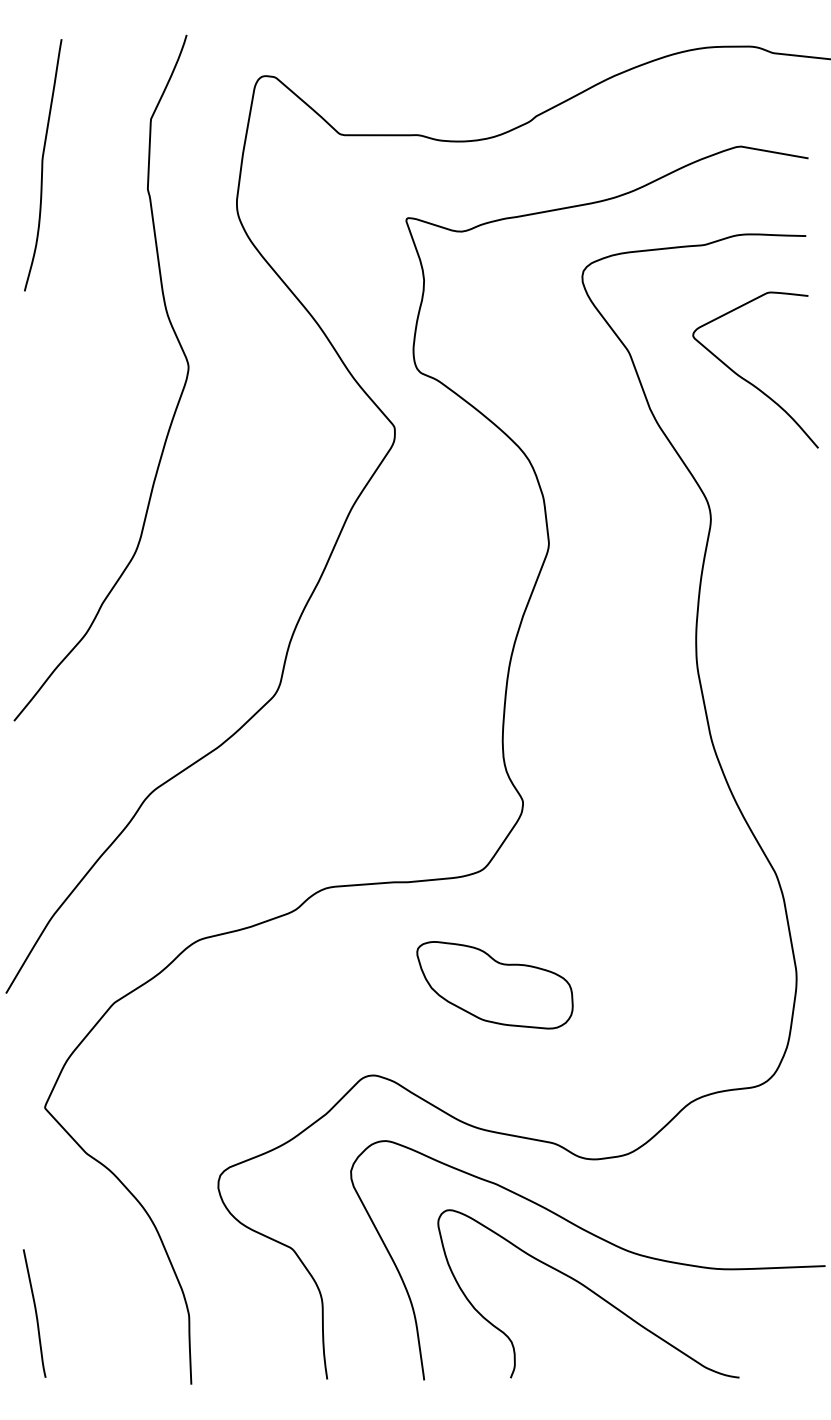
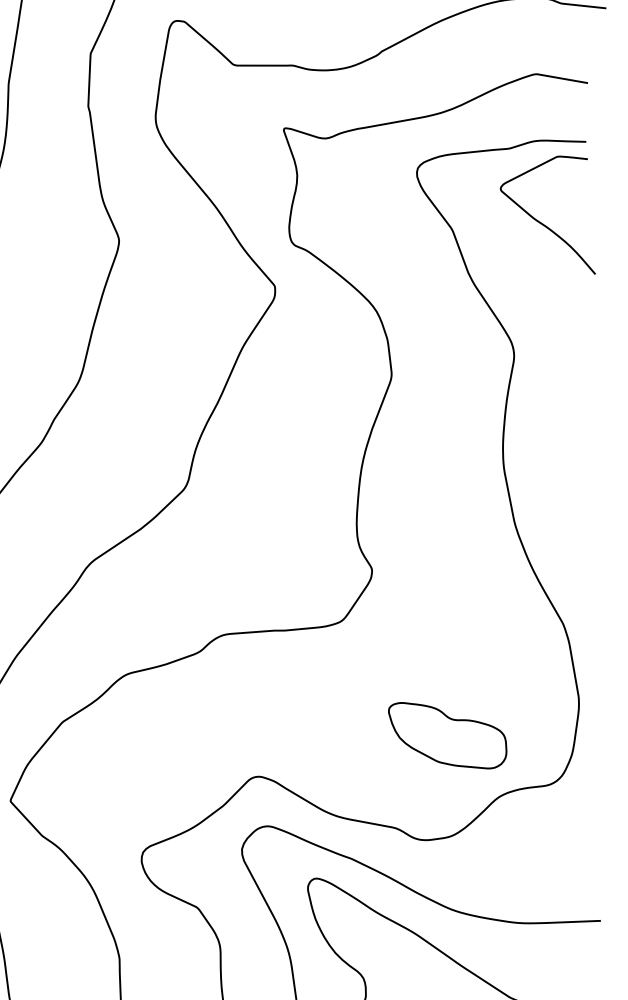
curve: (749, 381) -> (543, 223), moved
part: (494, 985) -> (447, 735), moved

